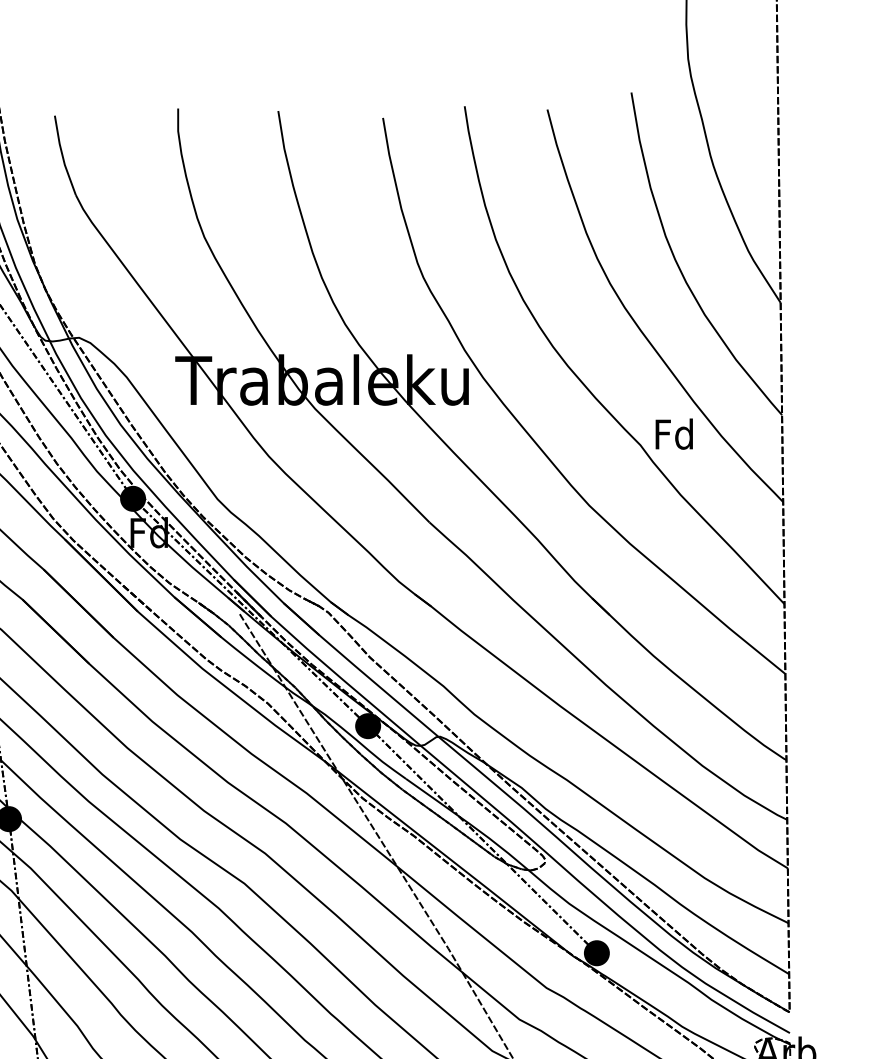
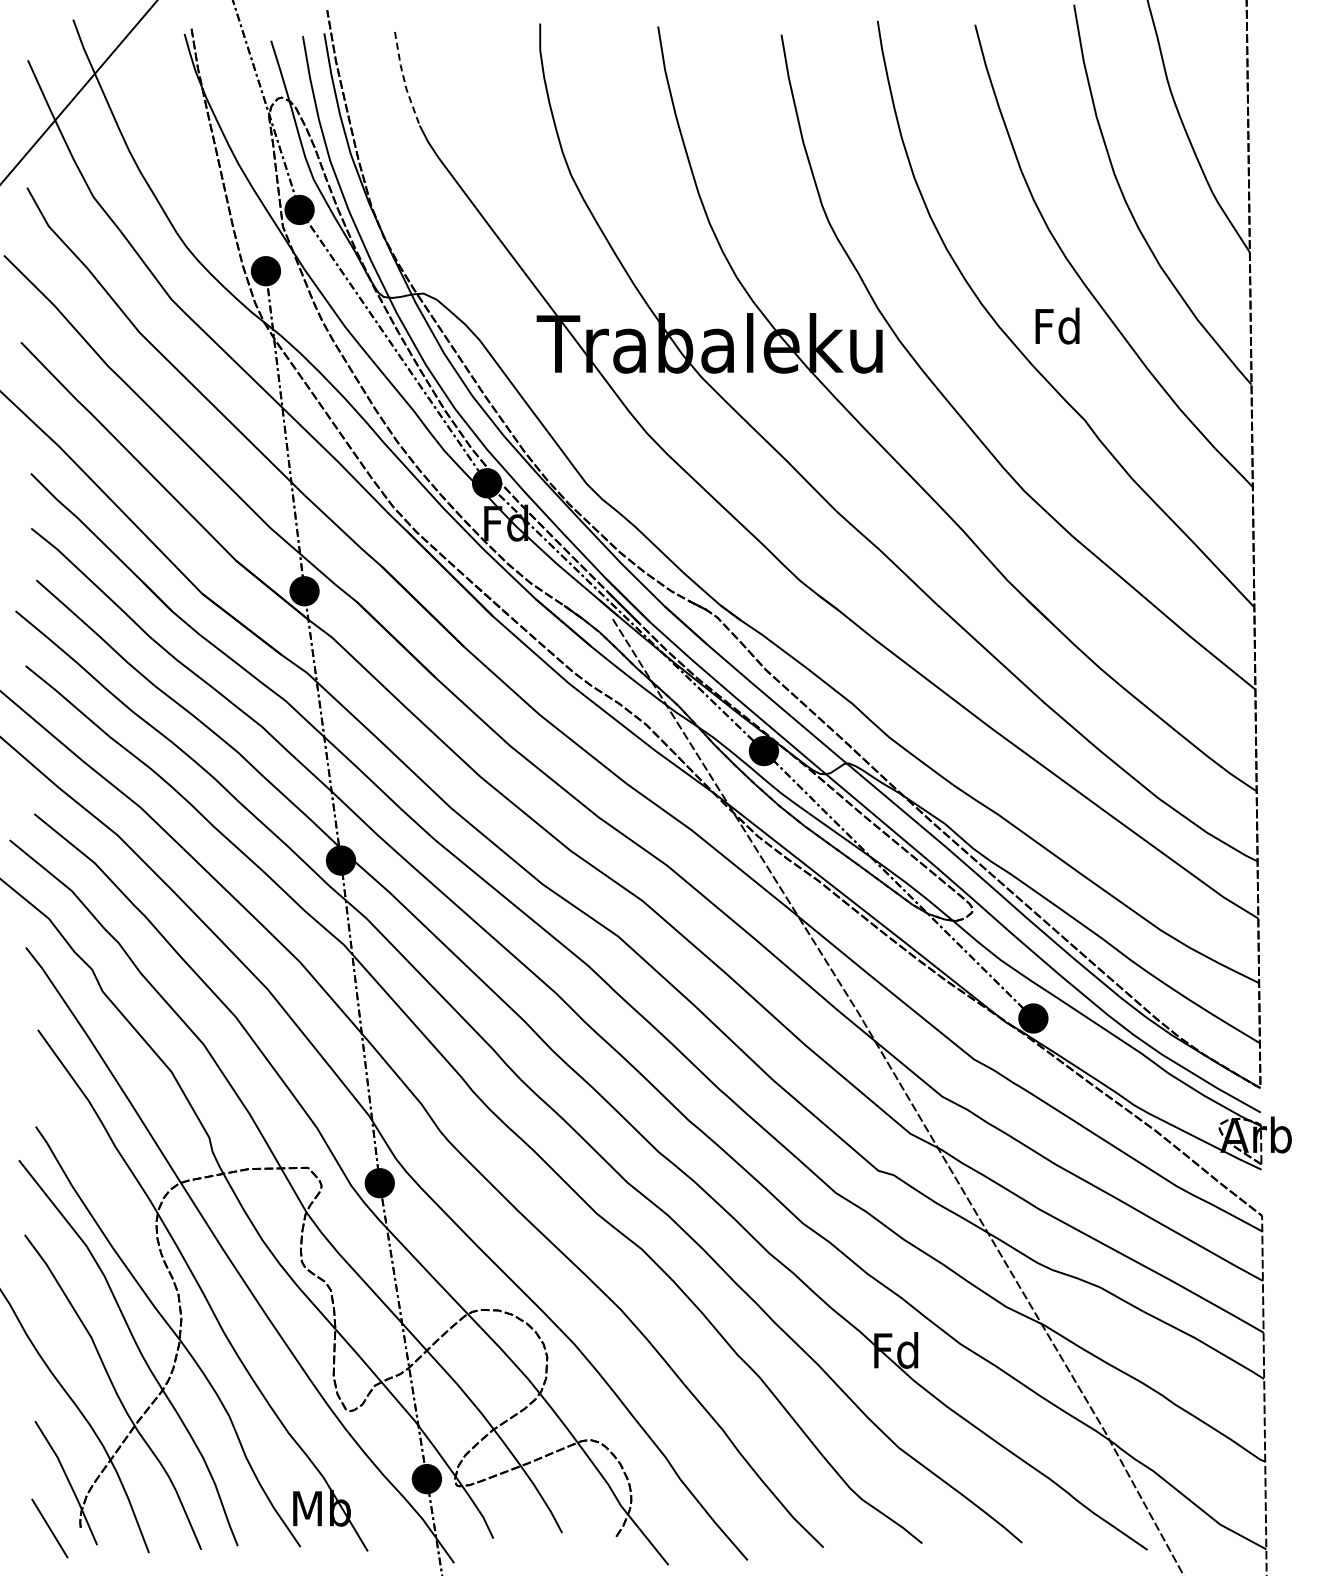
line: (62, 156) -> (404, 79), solid -> dashed
text: (674, 433) -> (1057, 325), moved

